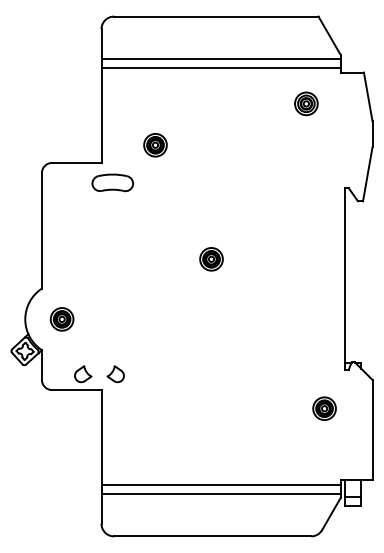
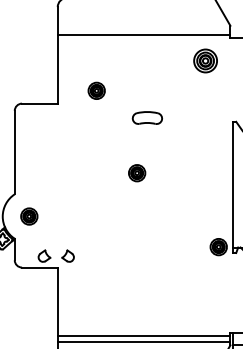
line: (220, 59) -> (143, 28), removed
part: (306, 103) -> (205, 60), size x1.4
part: (112, 182) -> (147, 117), moved
part: (324, 408) -> (218, 246), moved

